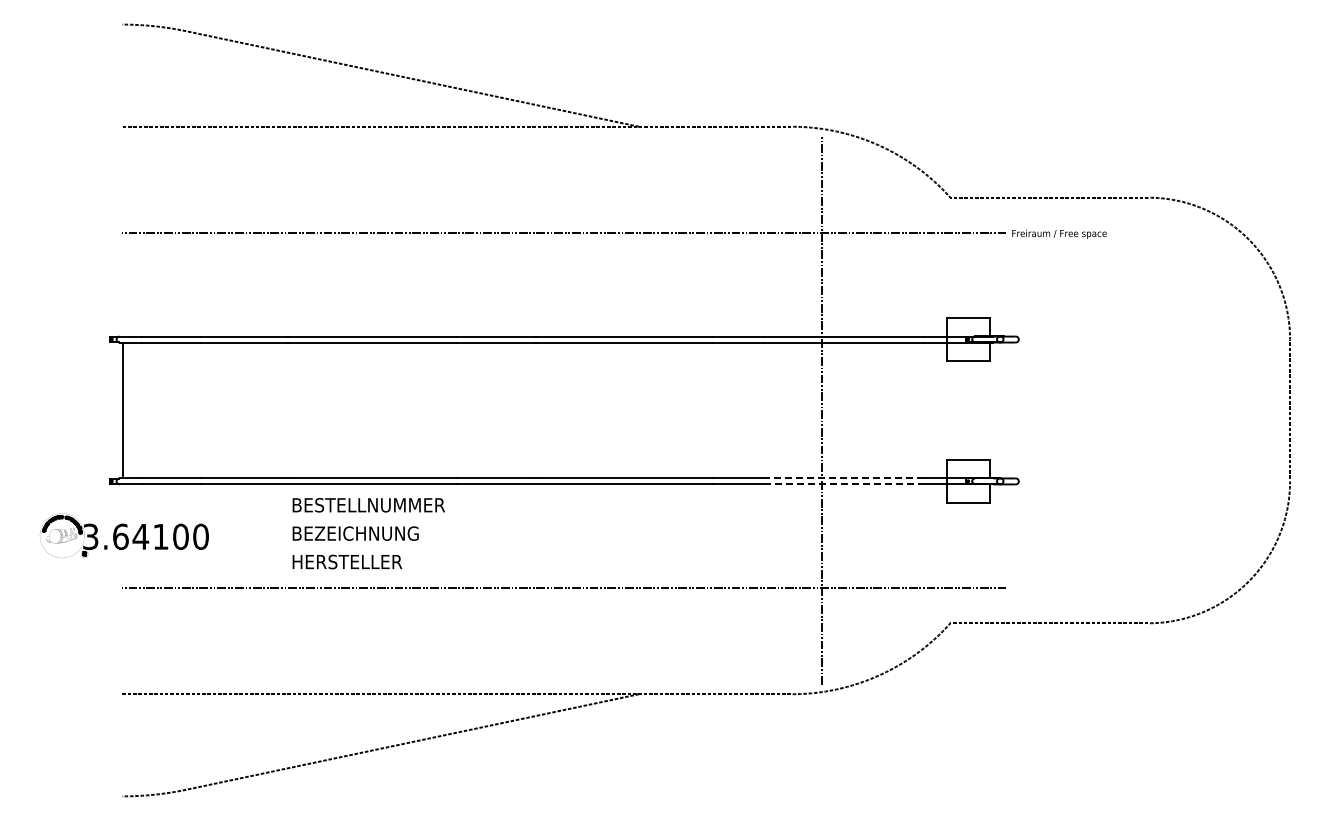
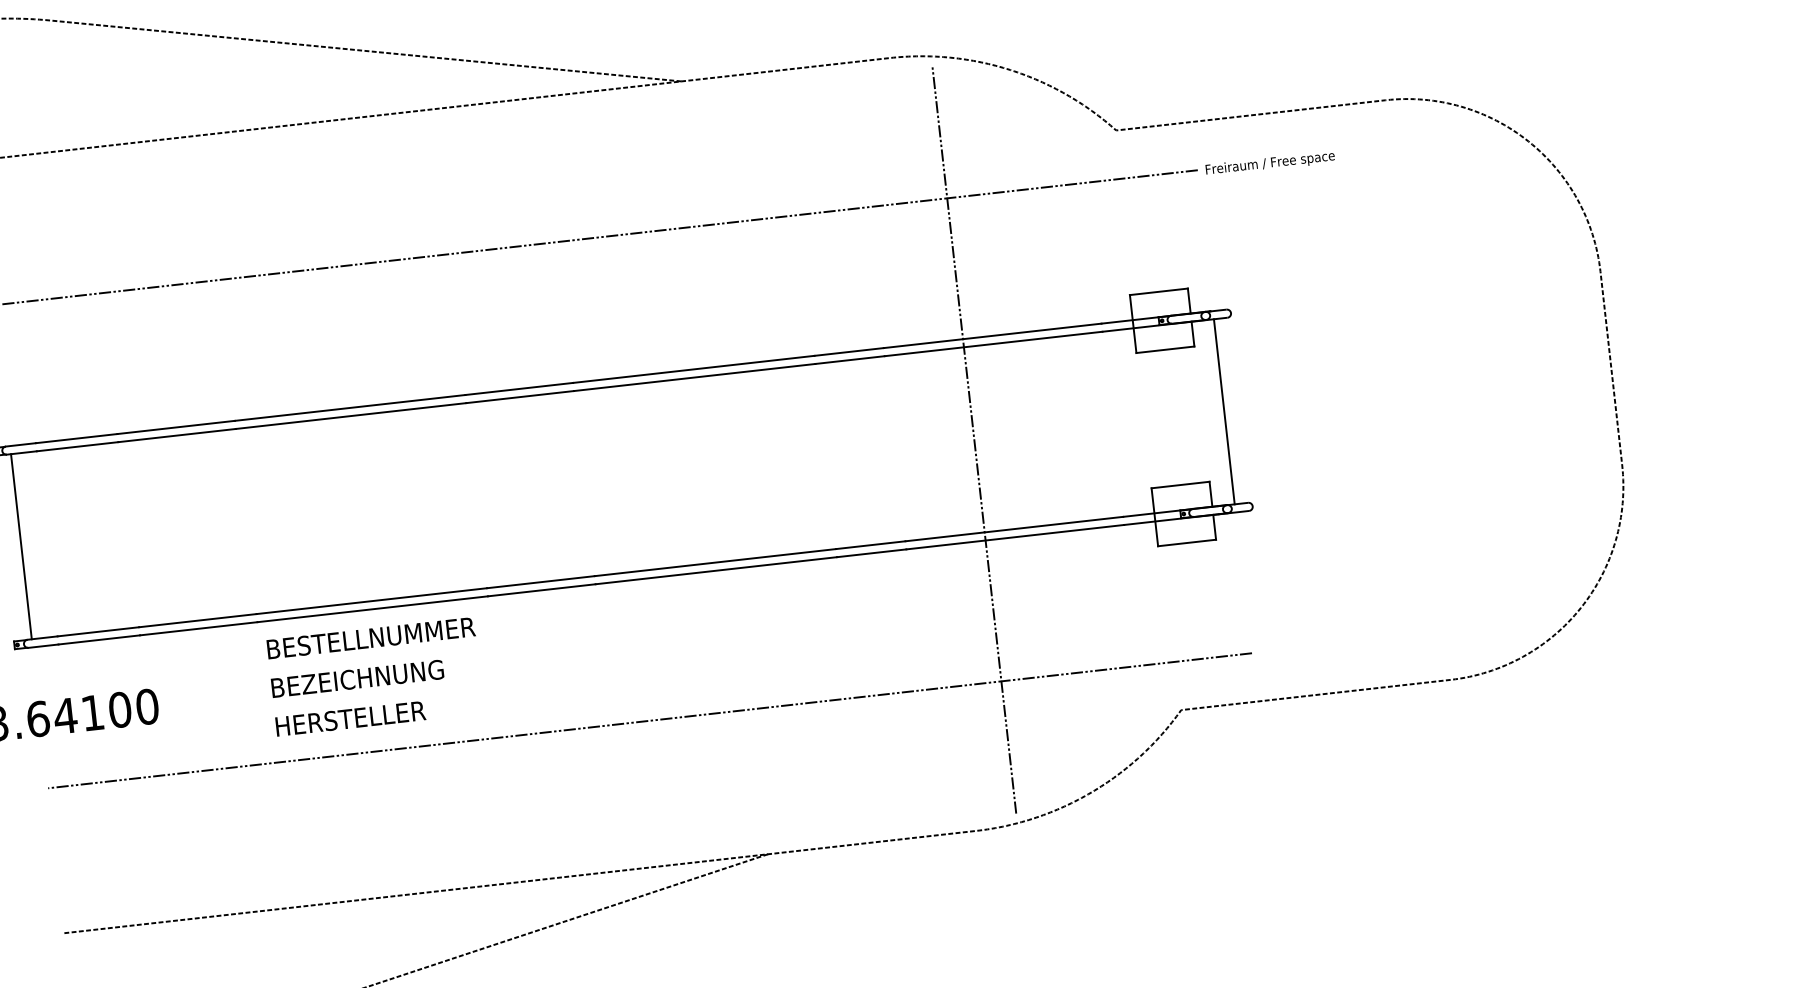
line: (1005, 410) -> (1223, 411), added
line: (844, 478) -> (1014, 529), dashed -> solid
line: (844, 484) -> (1015, 537), dashed -> solid

